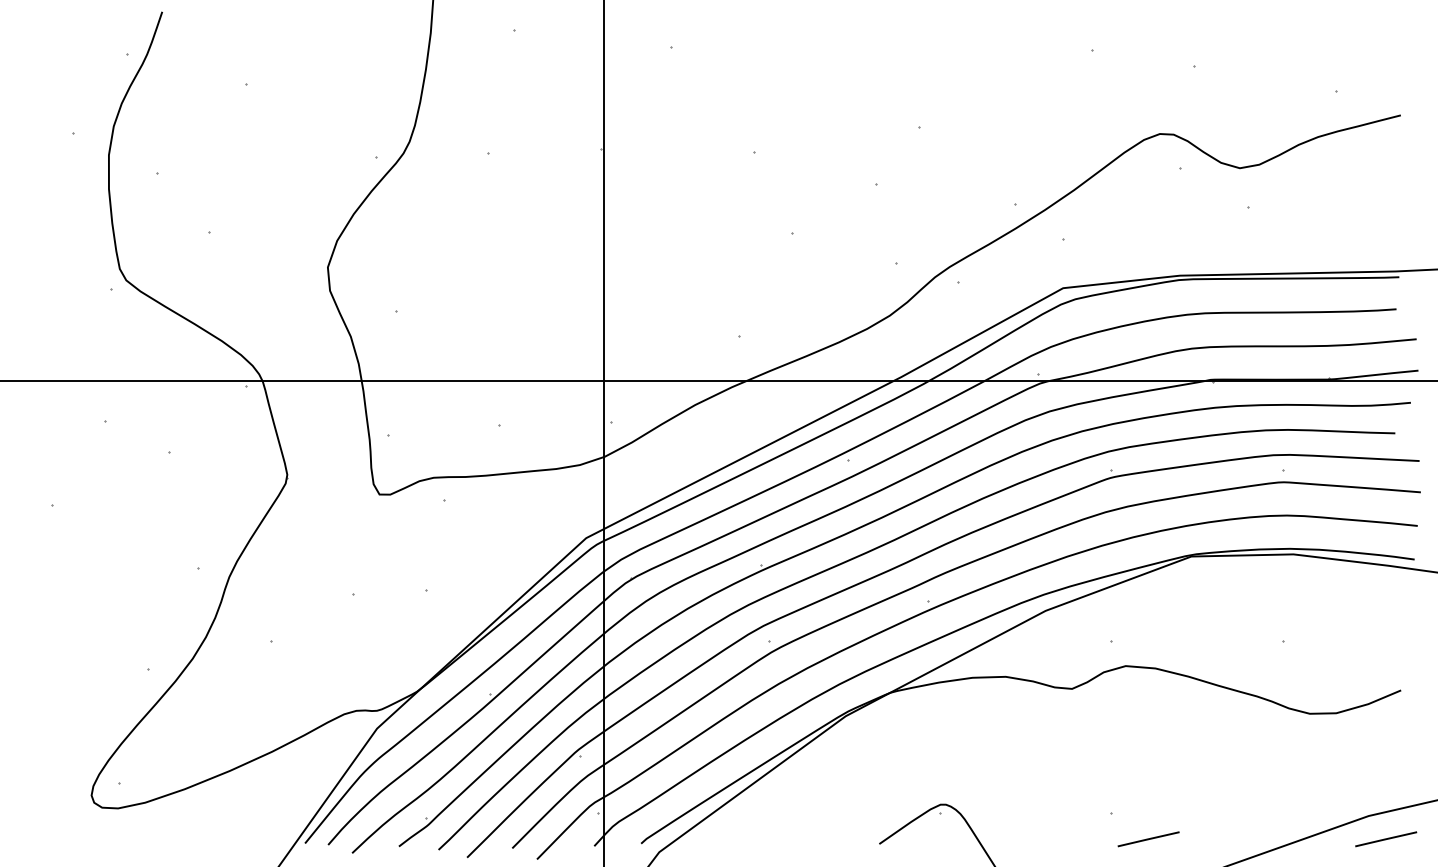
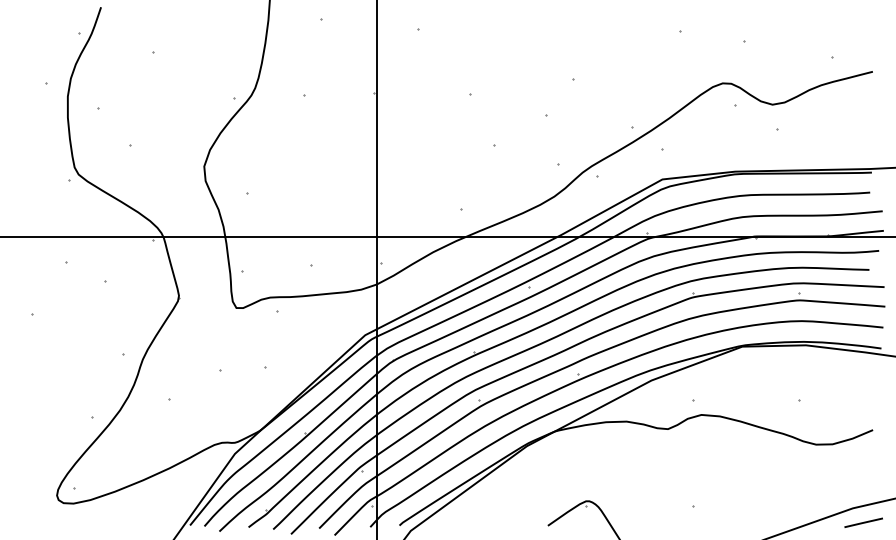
line: (1148, 838) -> (715, 522), removed

